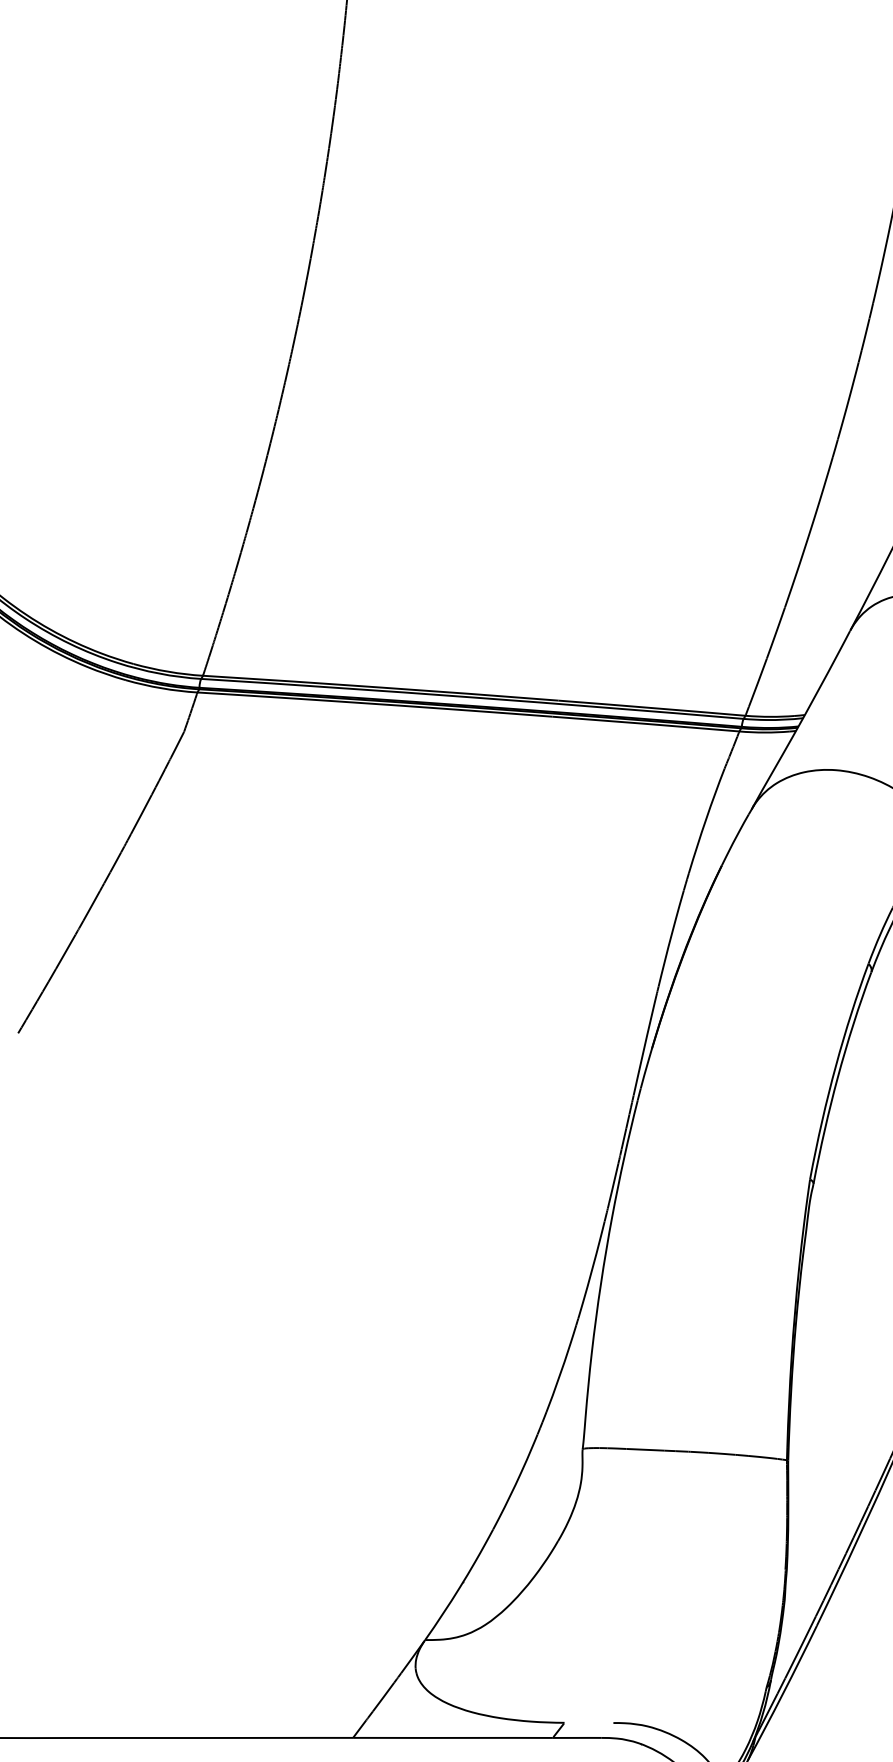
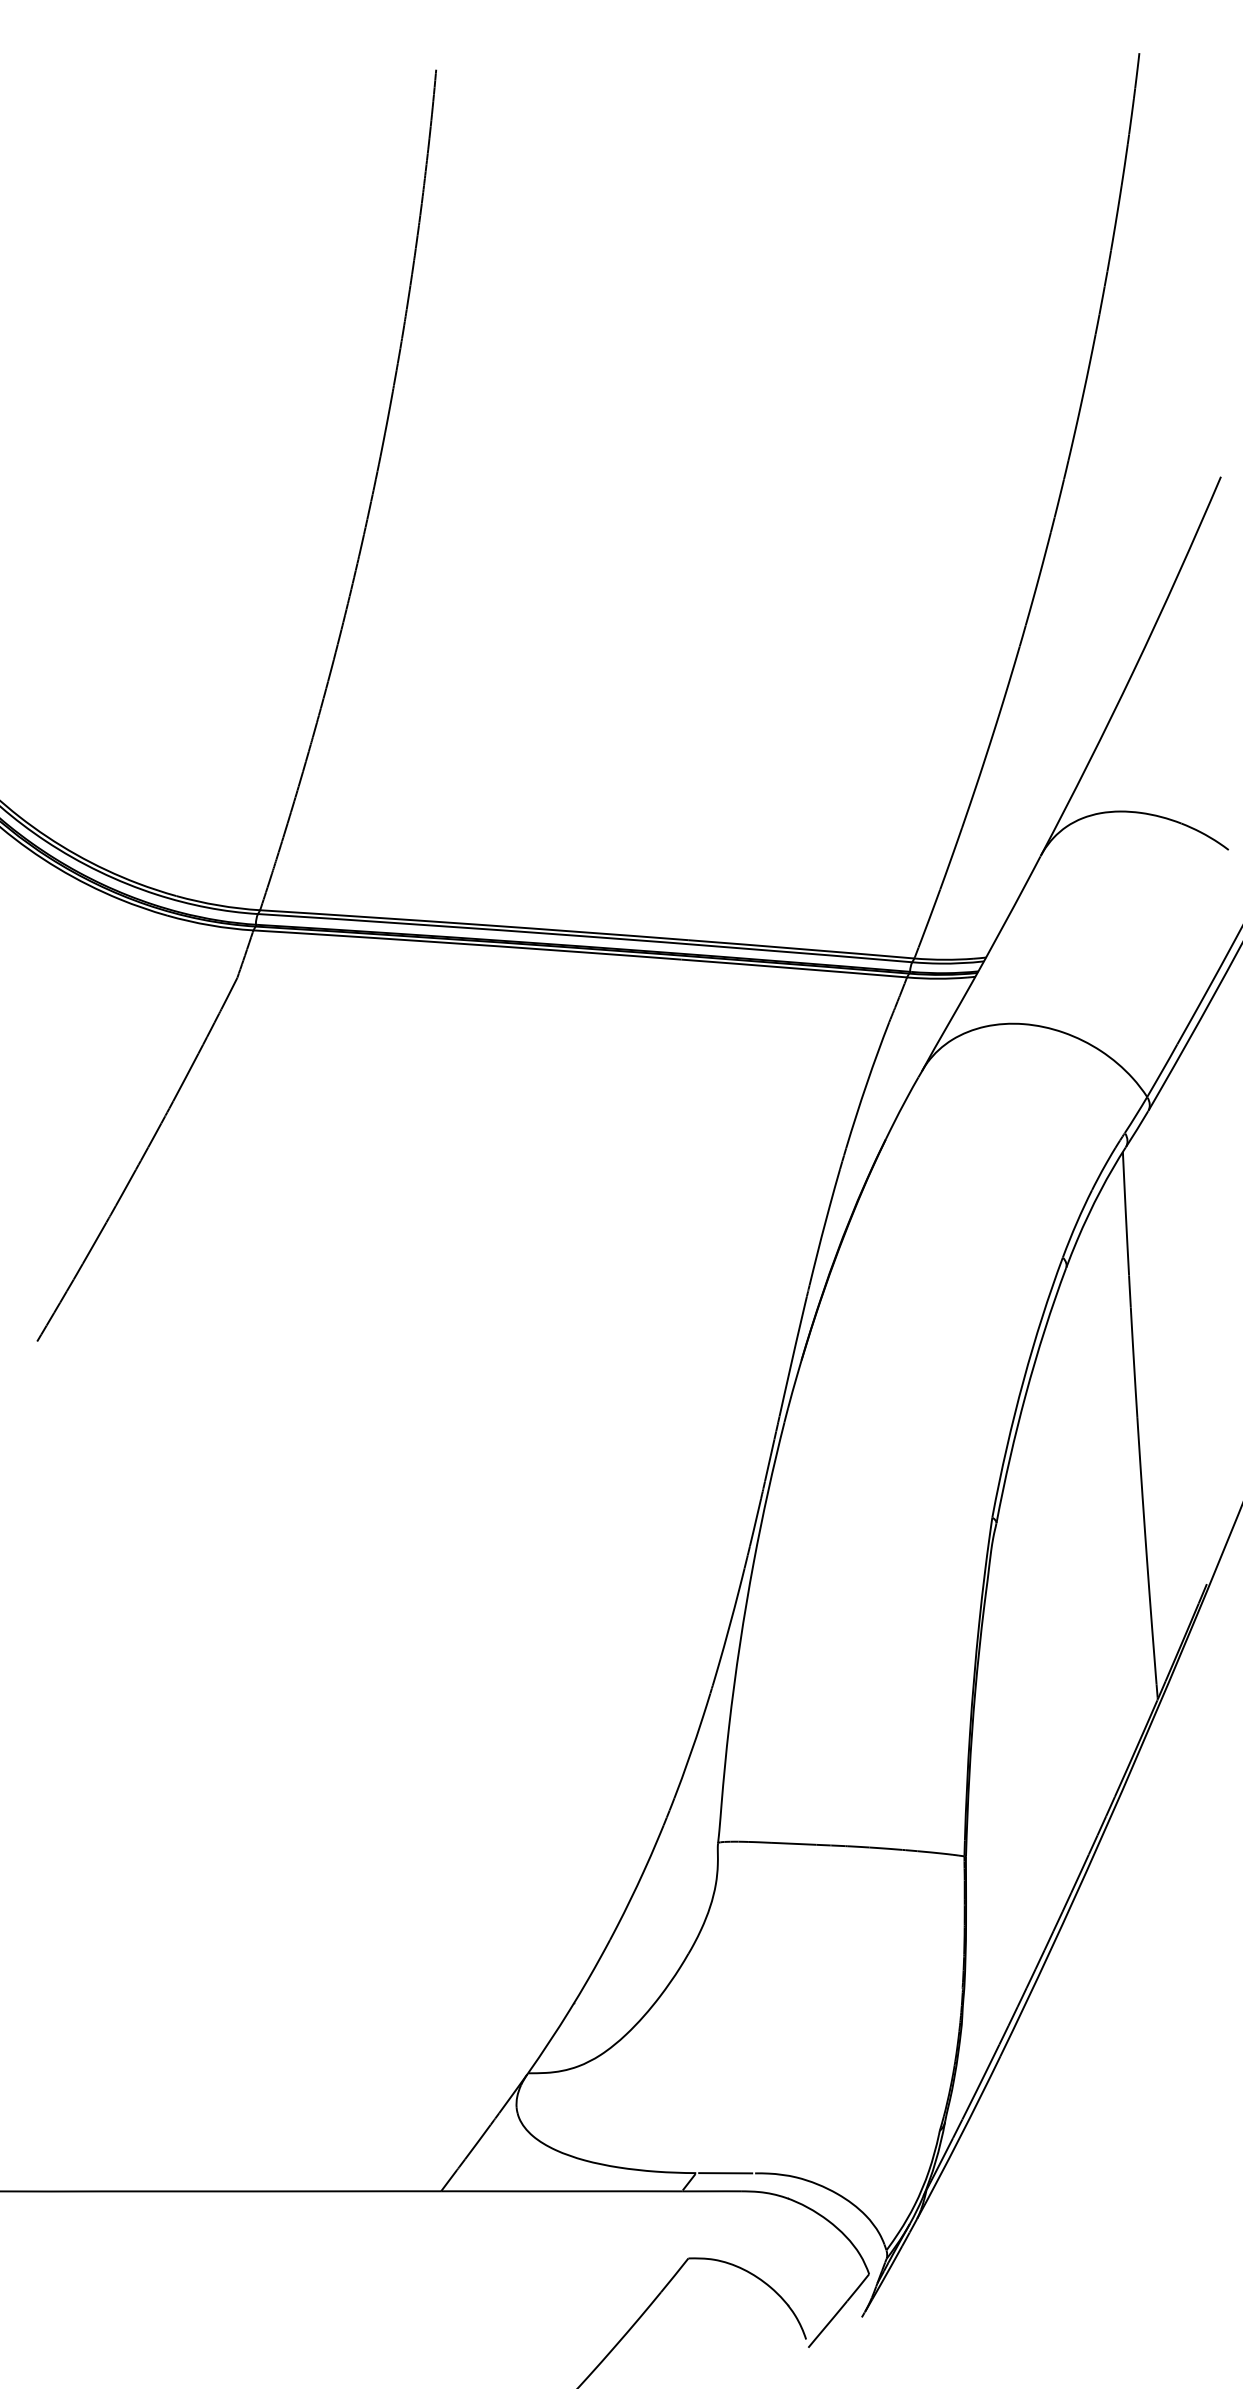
line: (588, 1723) -> (725, 2173), added

